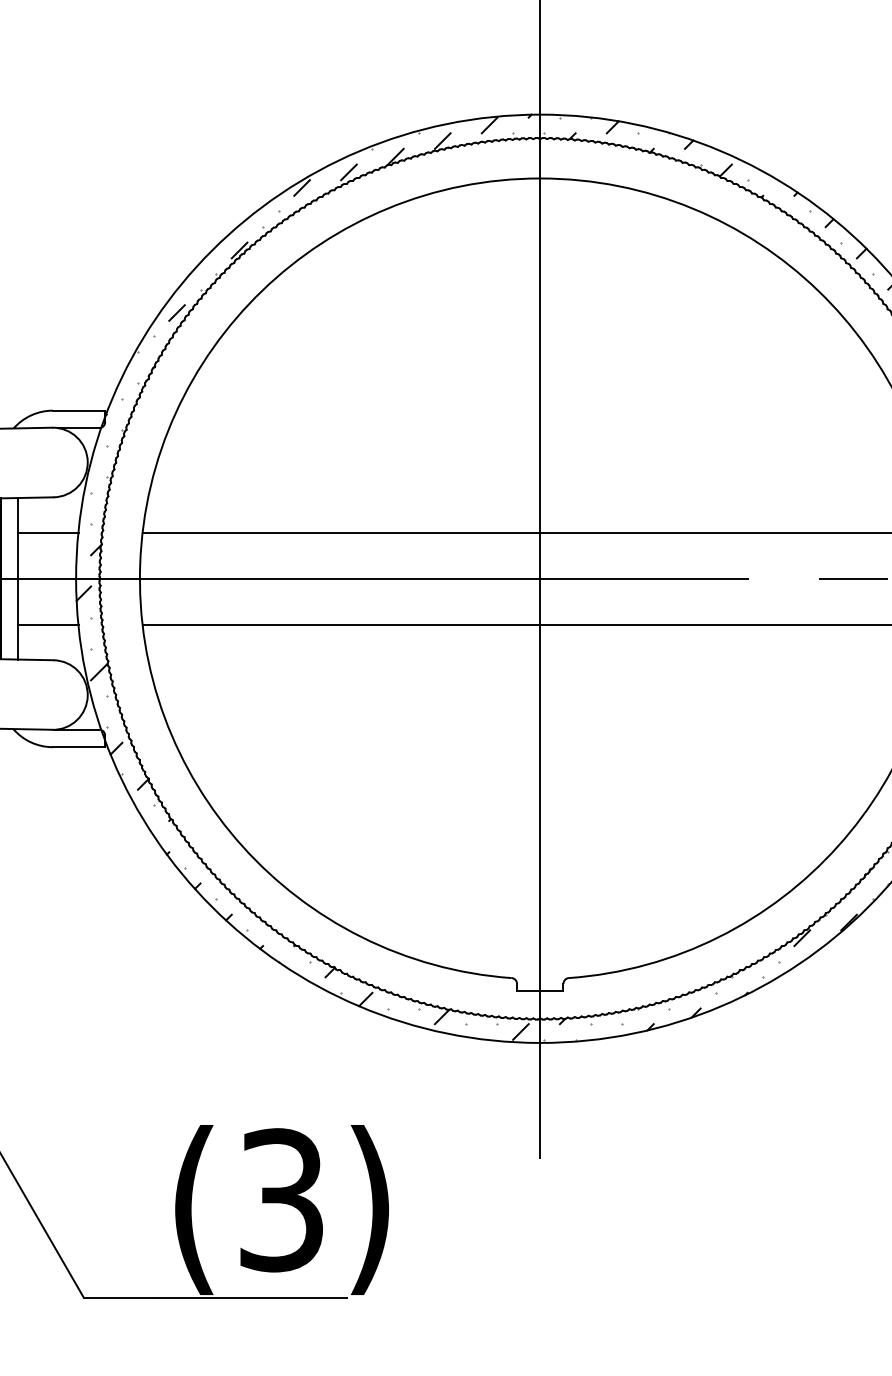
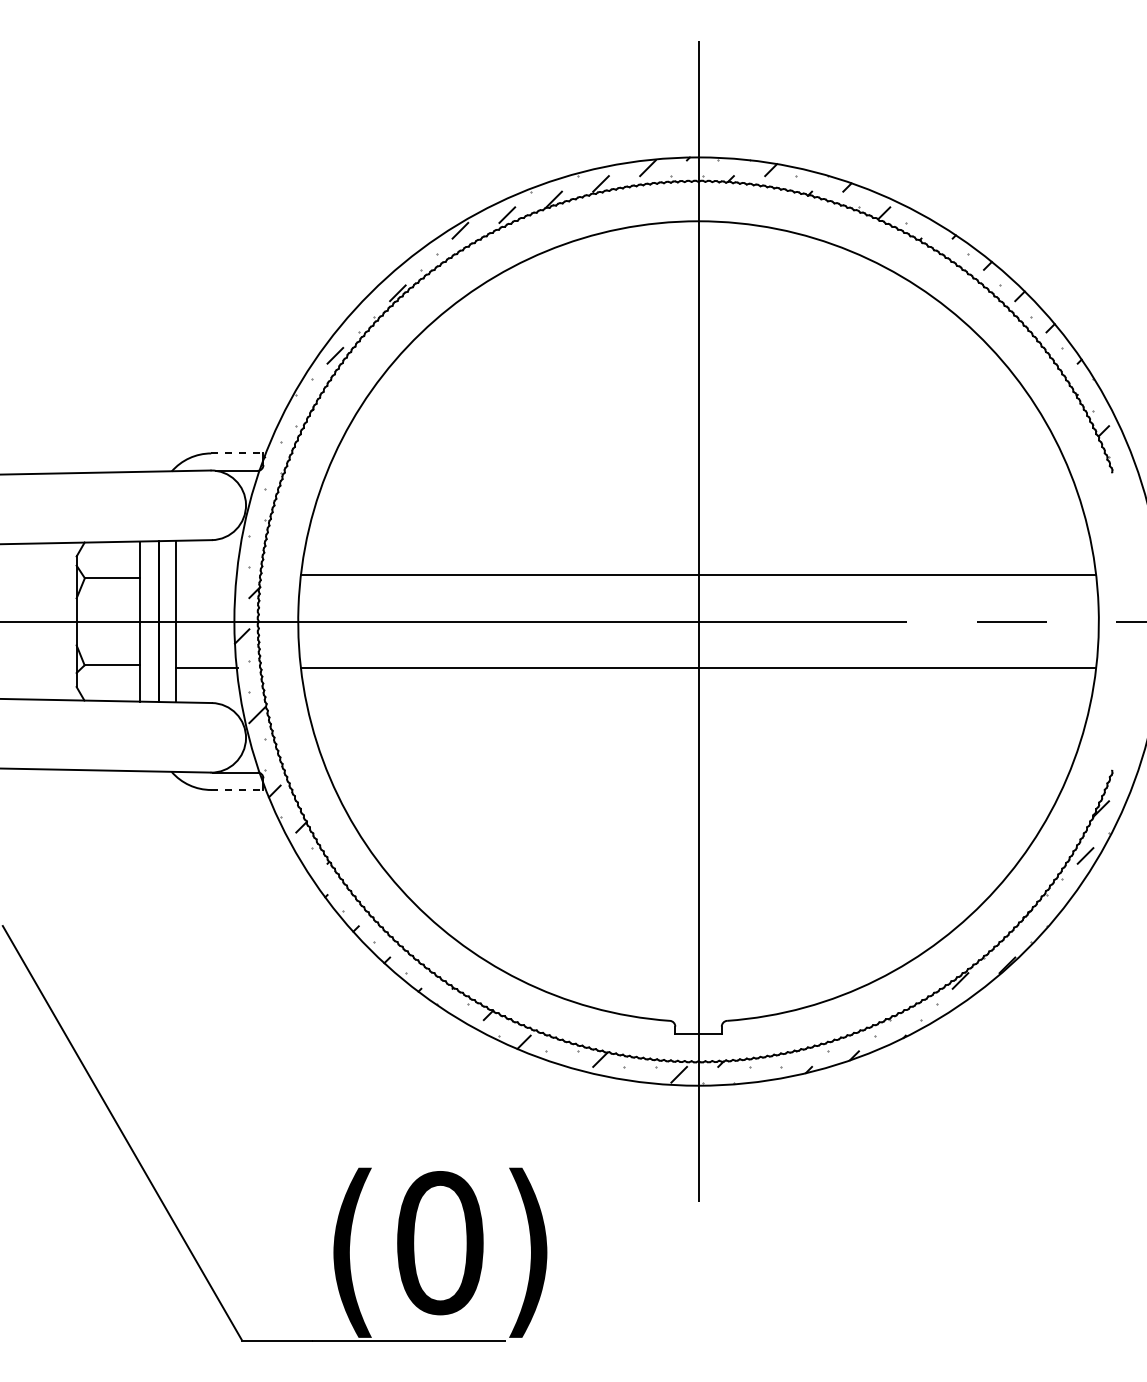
line: (79, 410) -> (237, 453), solid -> dashed
line: (48, 532) -> (206, 575), removed
line: (79, 746) -> (237, 789), solid -> dashed
text: (282, 1200) -> (440, 1243), (3) -> (0)

